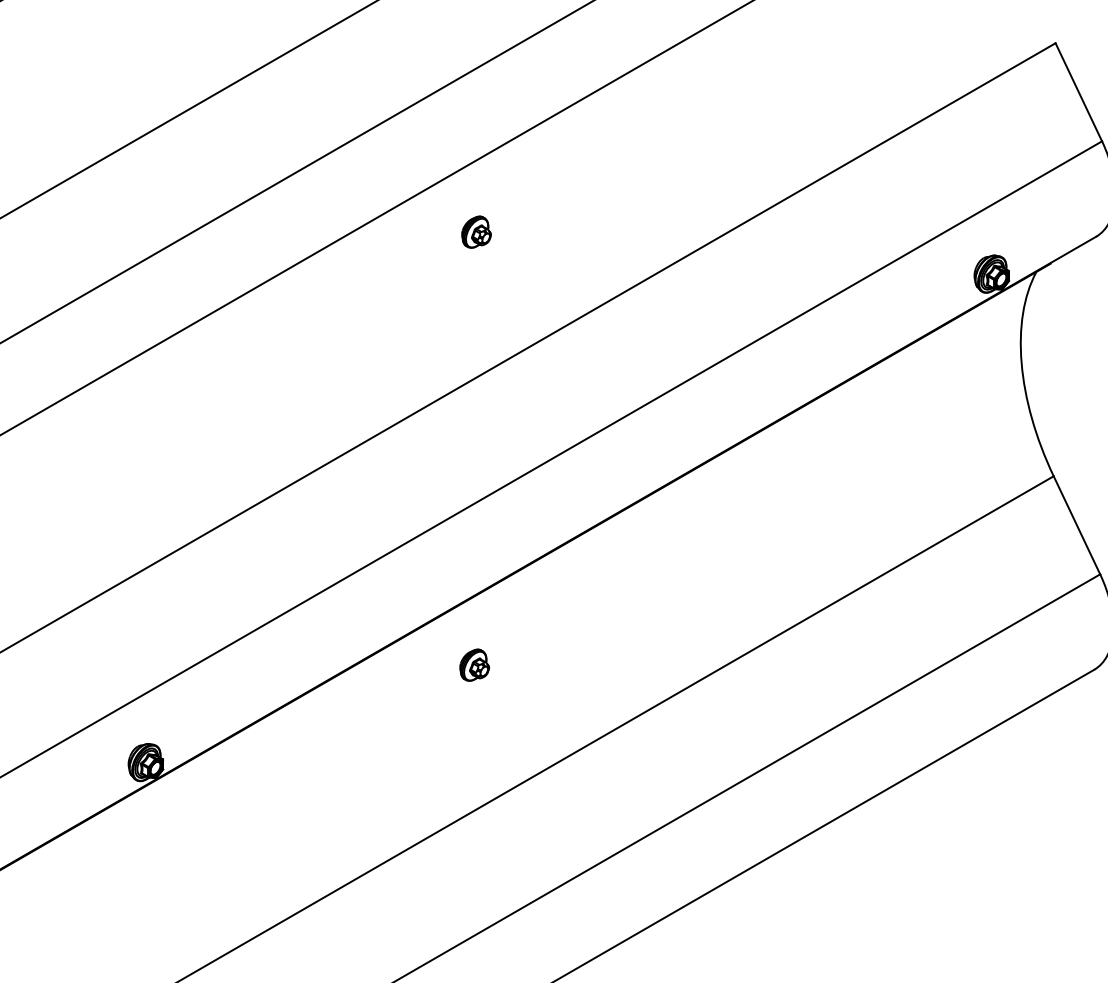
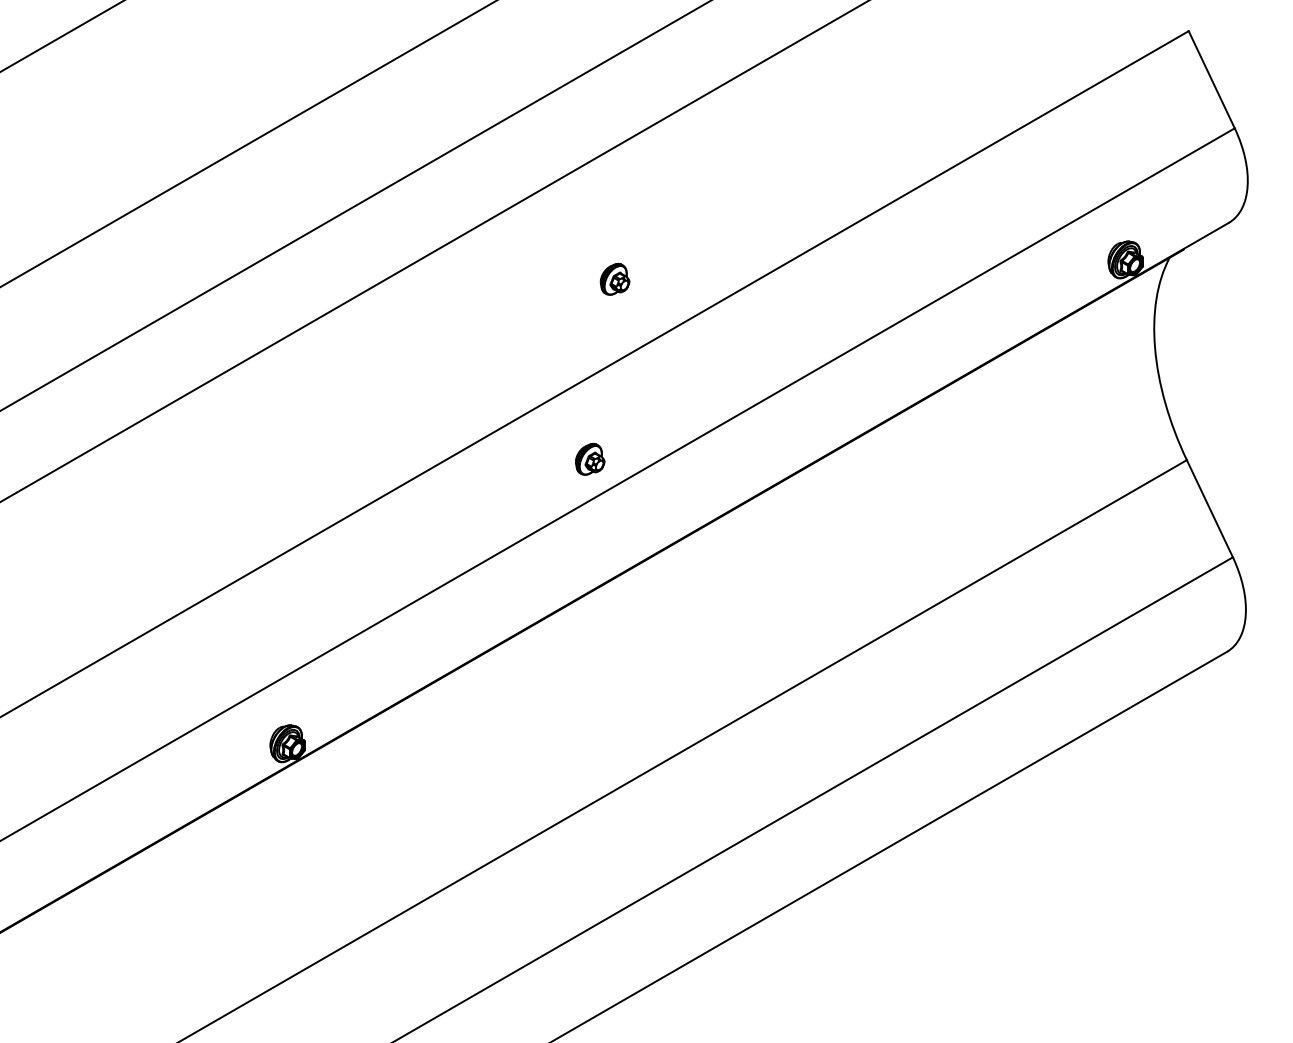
part: (475, 231) -> (614, 278), moved
part: (474, 664) -> (590, 458), moved

